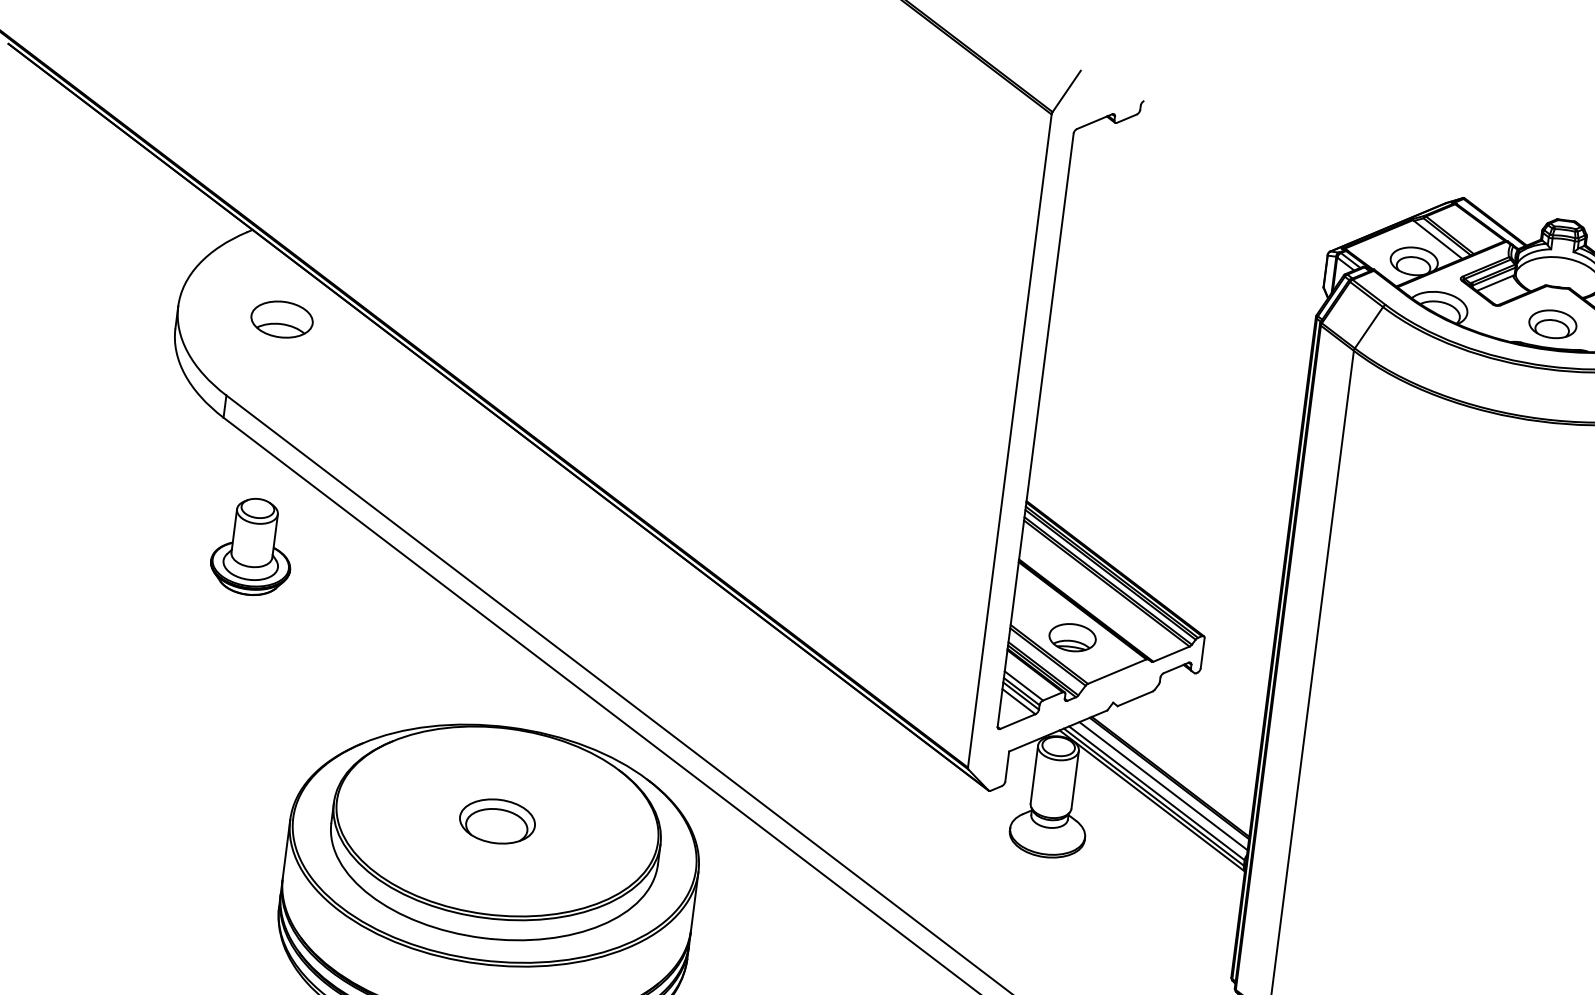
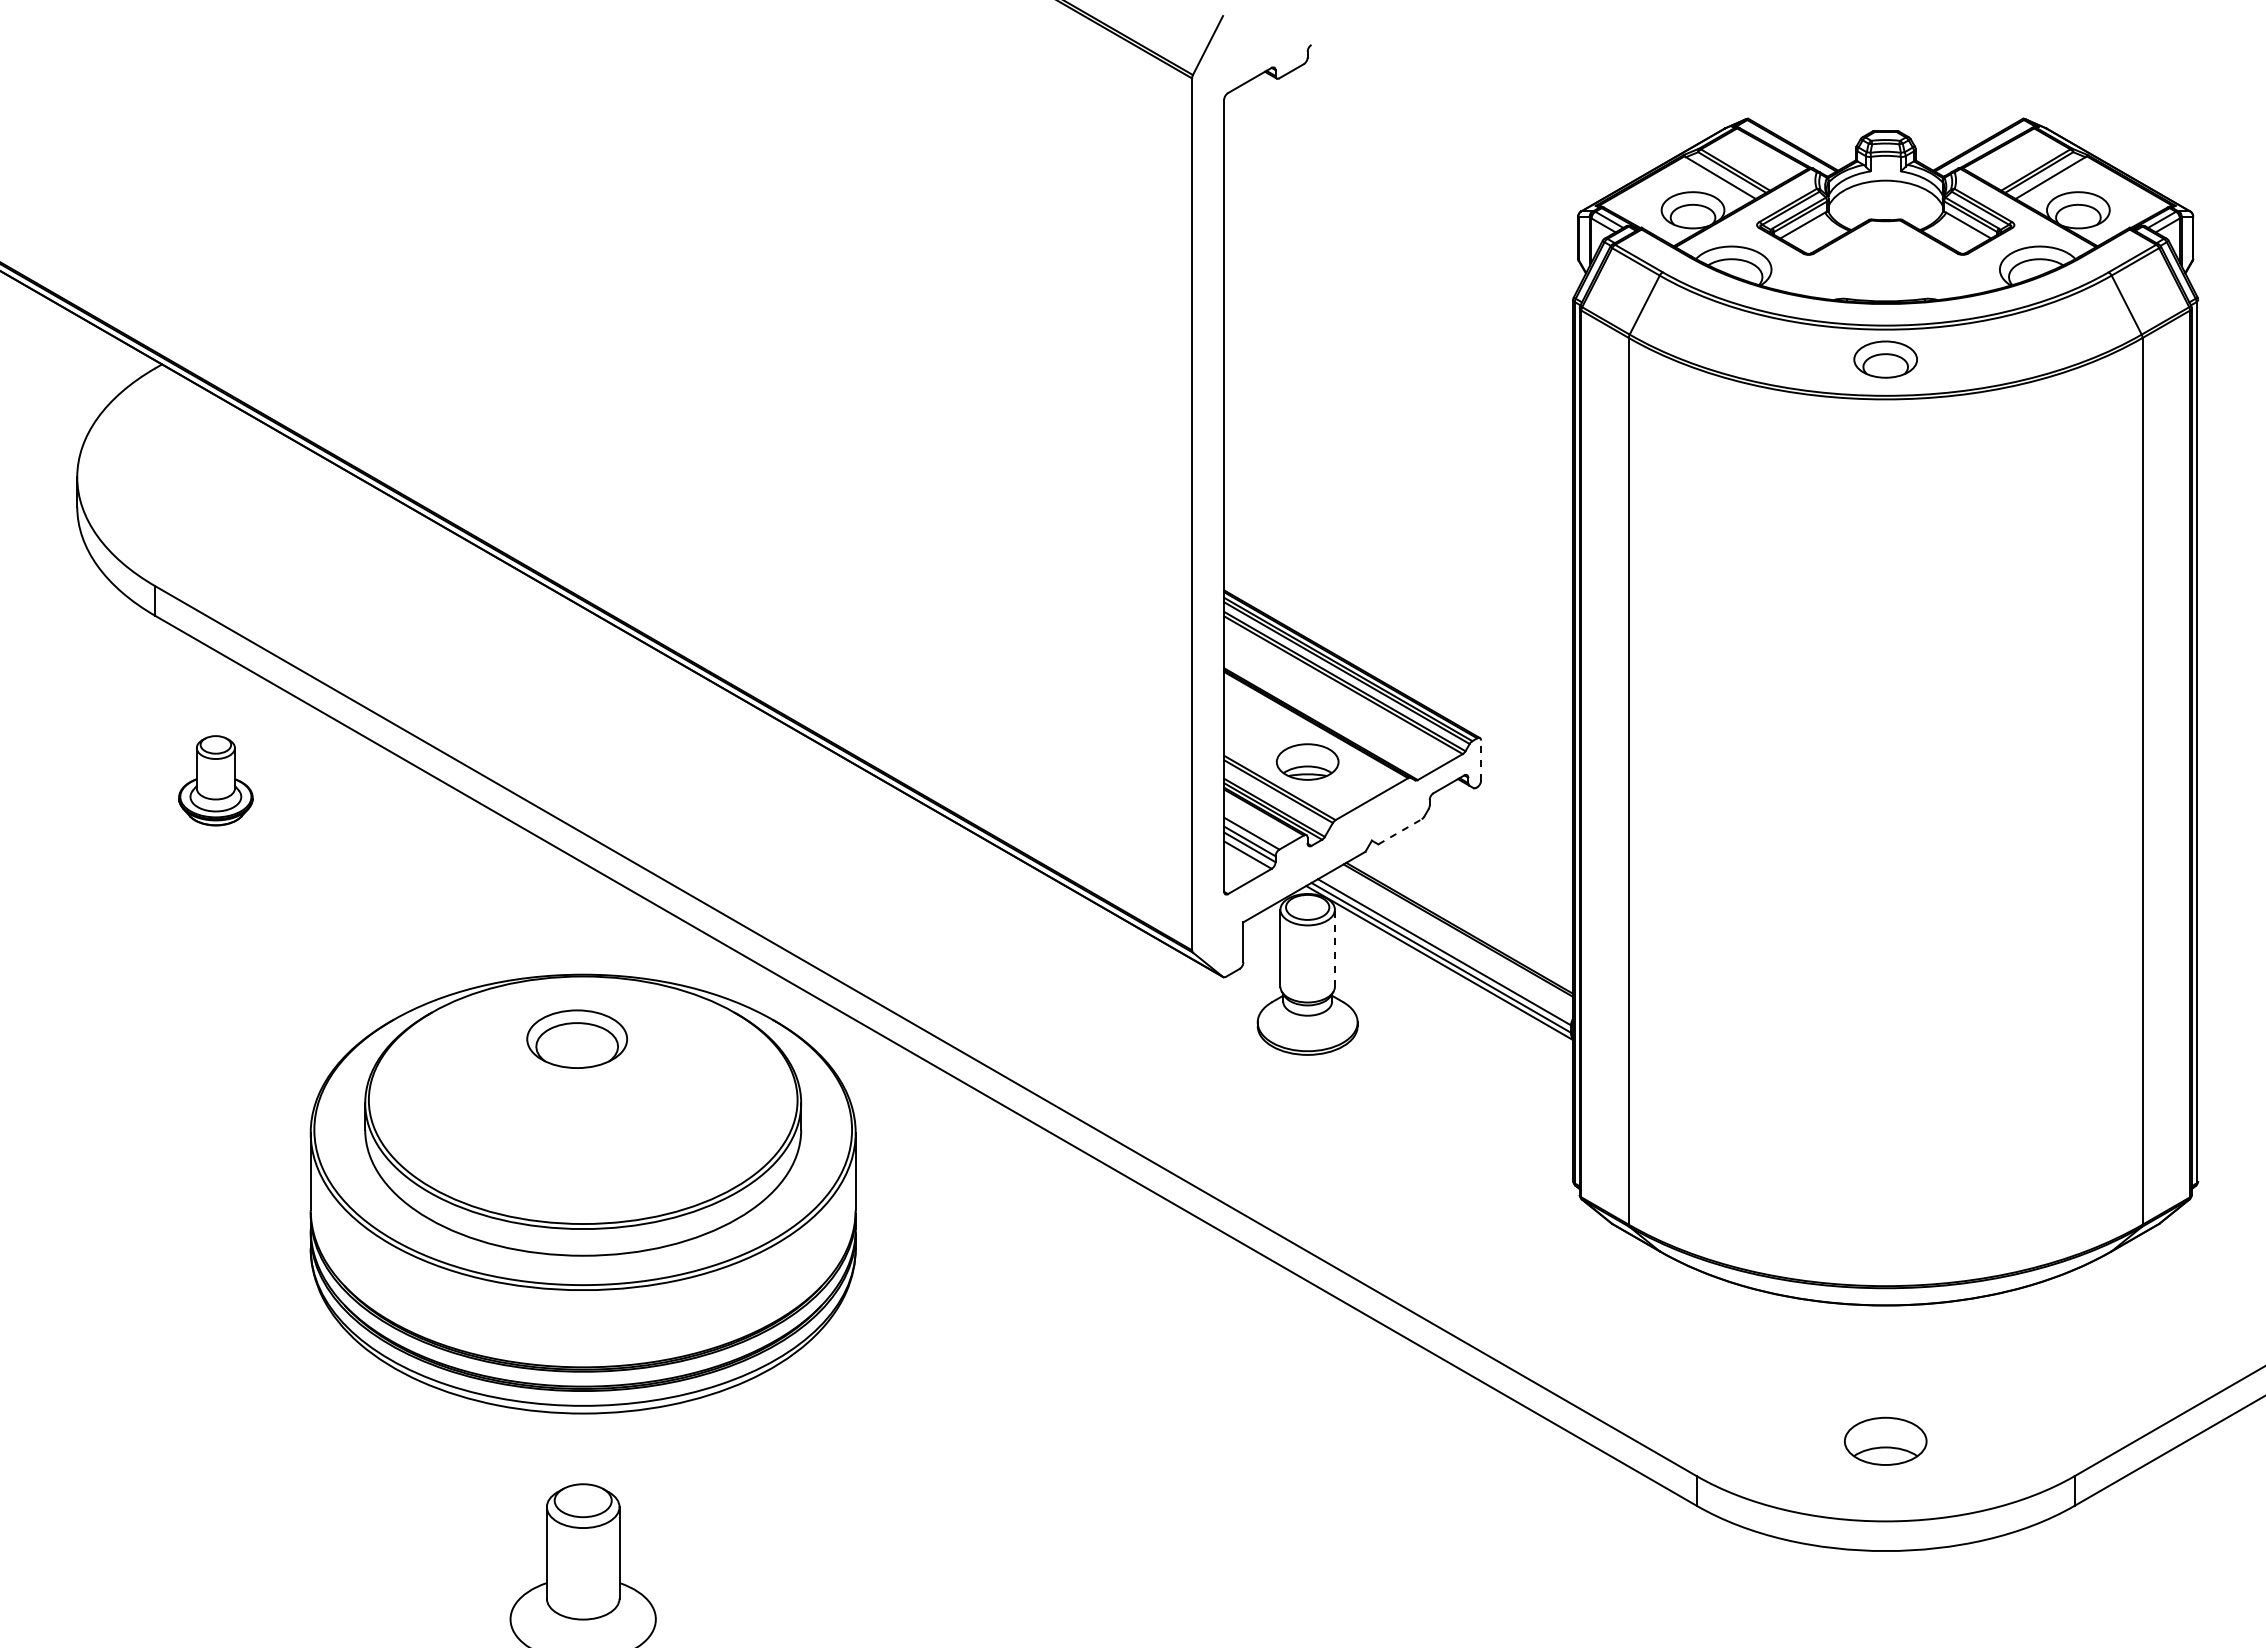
part: (281, 318) -> (215, 476), removed
part: (1552, 324) -> (1885, 359), moved
part: (252, 546) -> (215, 780), size x0.7
line: (1202, 653) -> (1481, 760), solid -> dashed
line: (1135, 698) -> (1400, 831), solid -> dashed
line: (1074, 779) -> (1334, 948), solid -> dashed
line: (1163, 785) -> (1451, 941), removed
part: (497, 820) -> (577, 1038), moved

